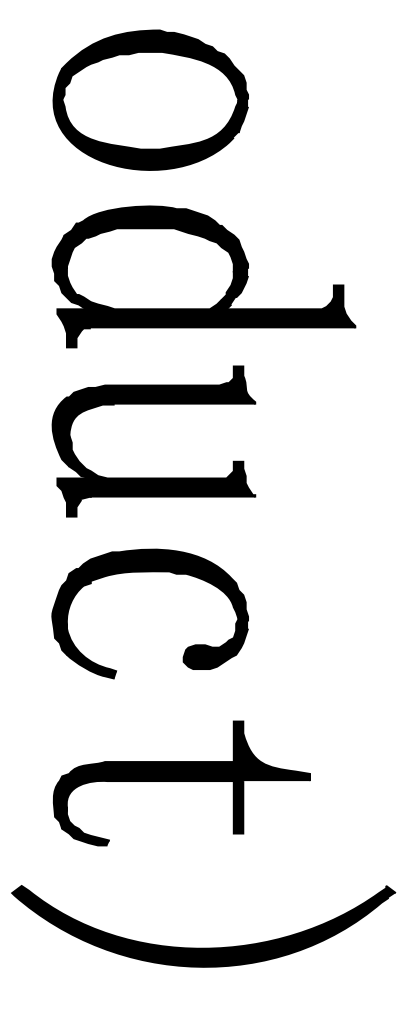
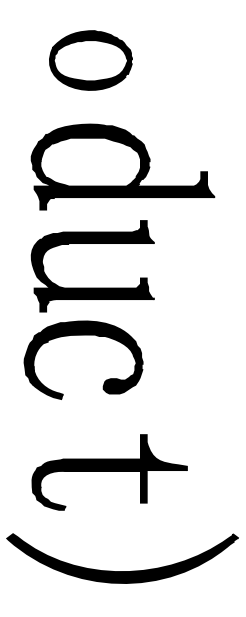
part: (150, 100) -> (90, 60), size x0.7
part: (150, 572) -> (83, 335), moved

